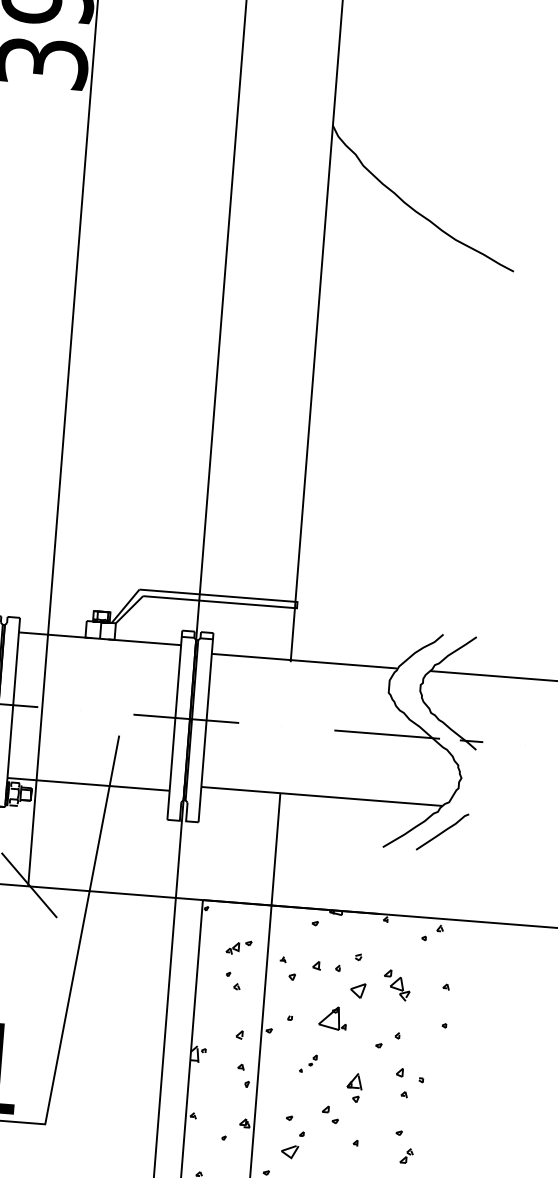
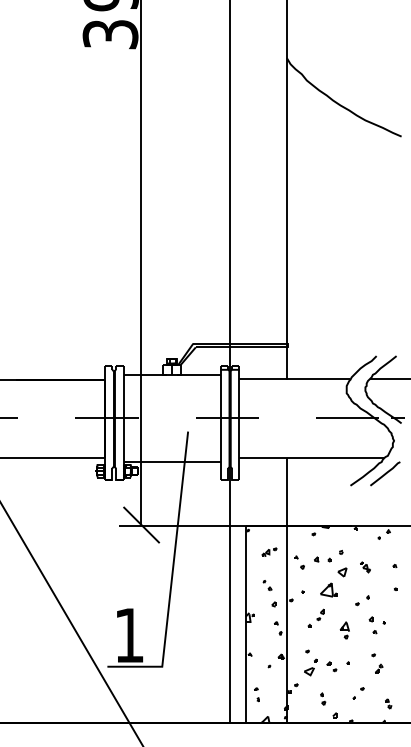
part: (233, 981) -> (267, 585), moved
part: (397, 985) -> (365, 567), size x0.62
part: (307, 1062) -> (315, 617), size x1.67
part: (329, 1114) -> (331, 666), moved

